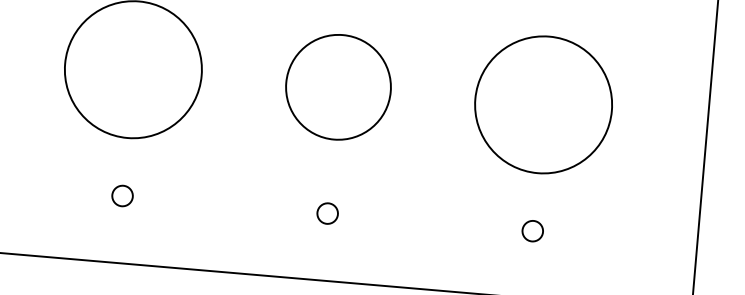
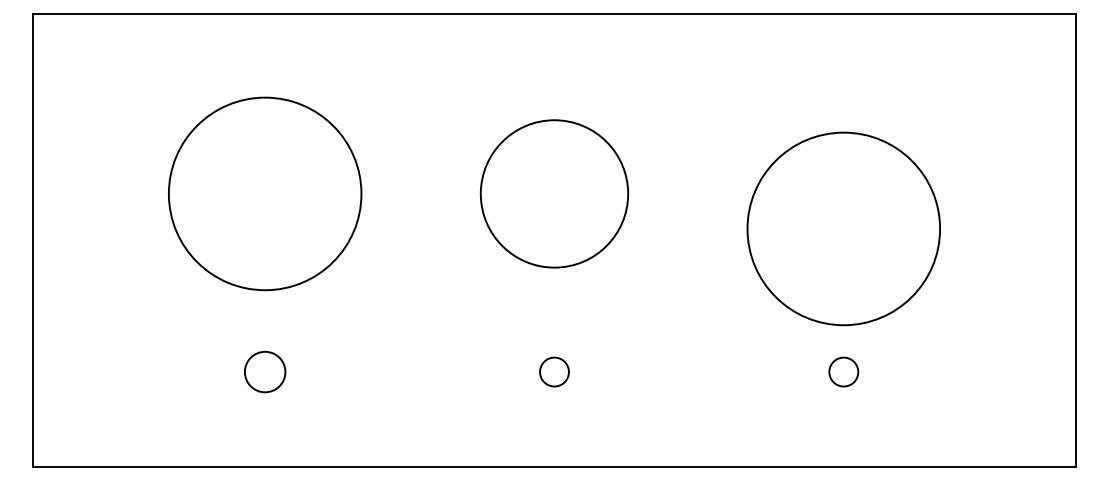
circle: (543, 104) -> (843, 228), moved
circle: (122, 195) -> (264, 371), size x1.4

